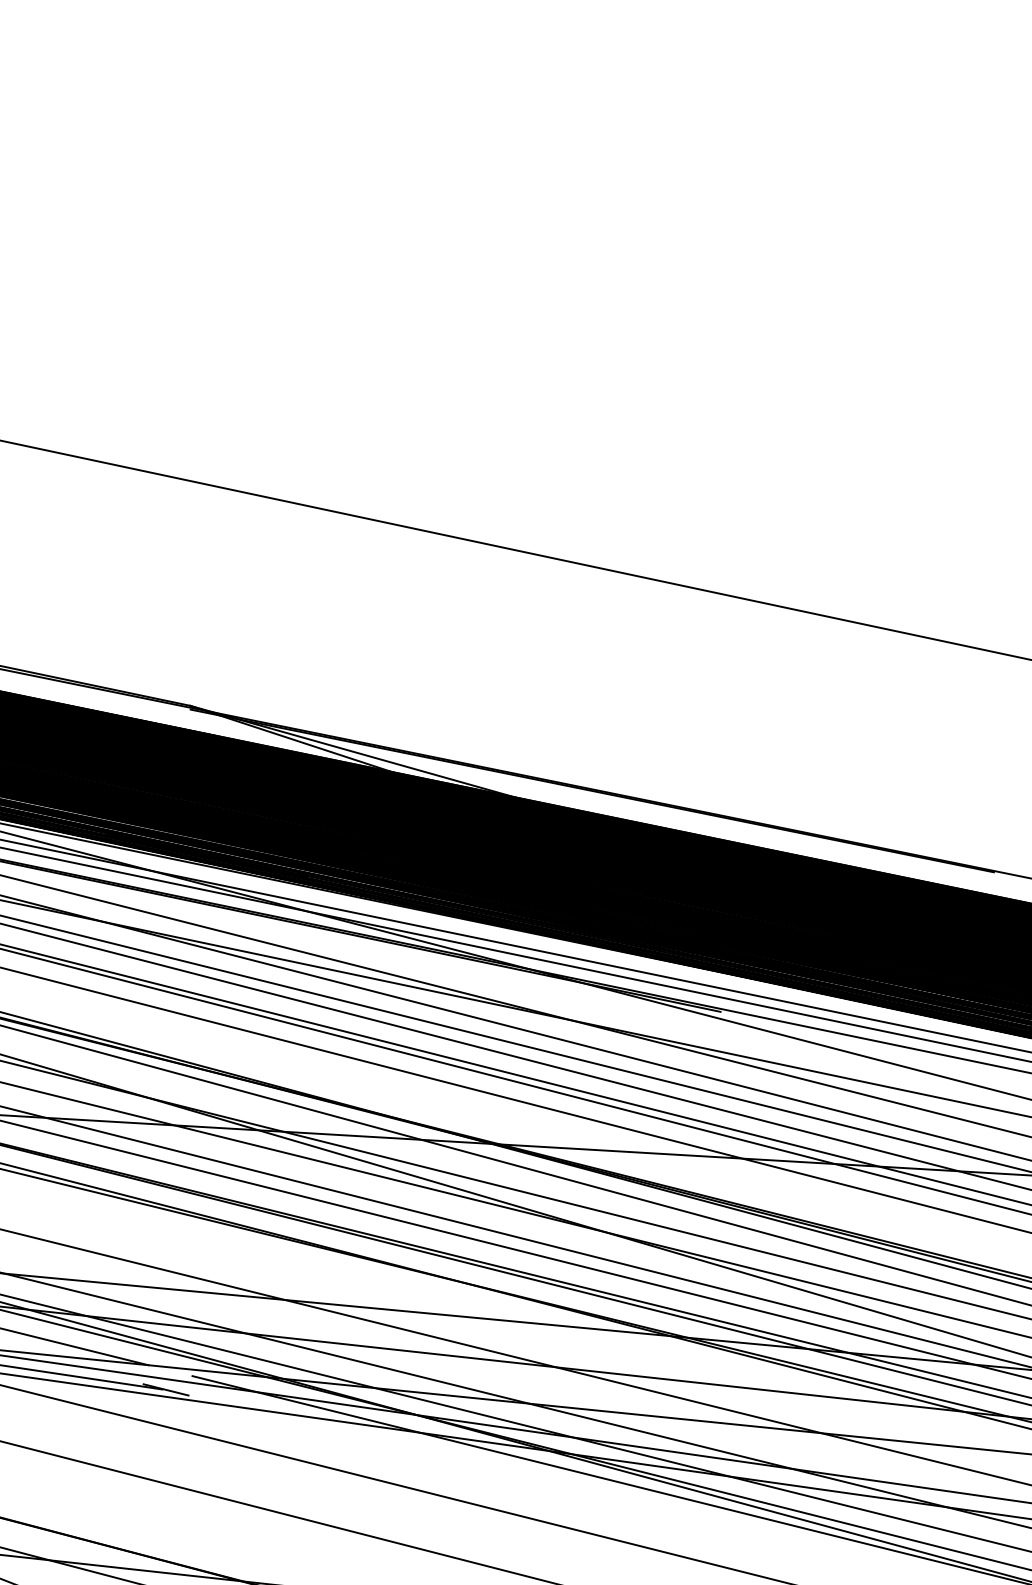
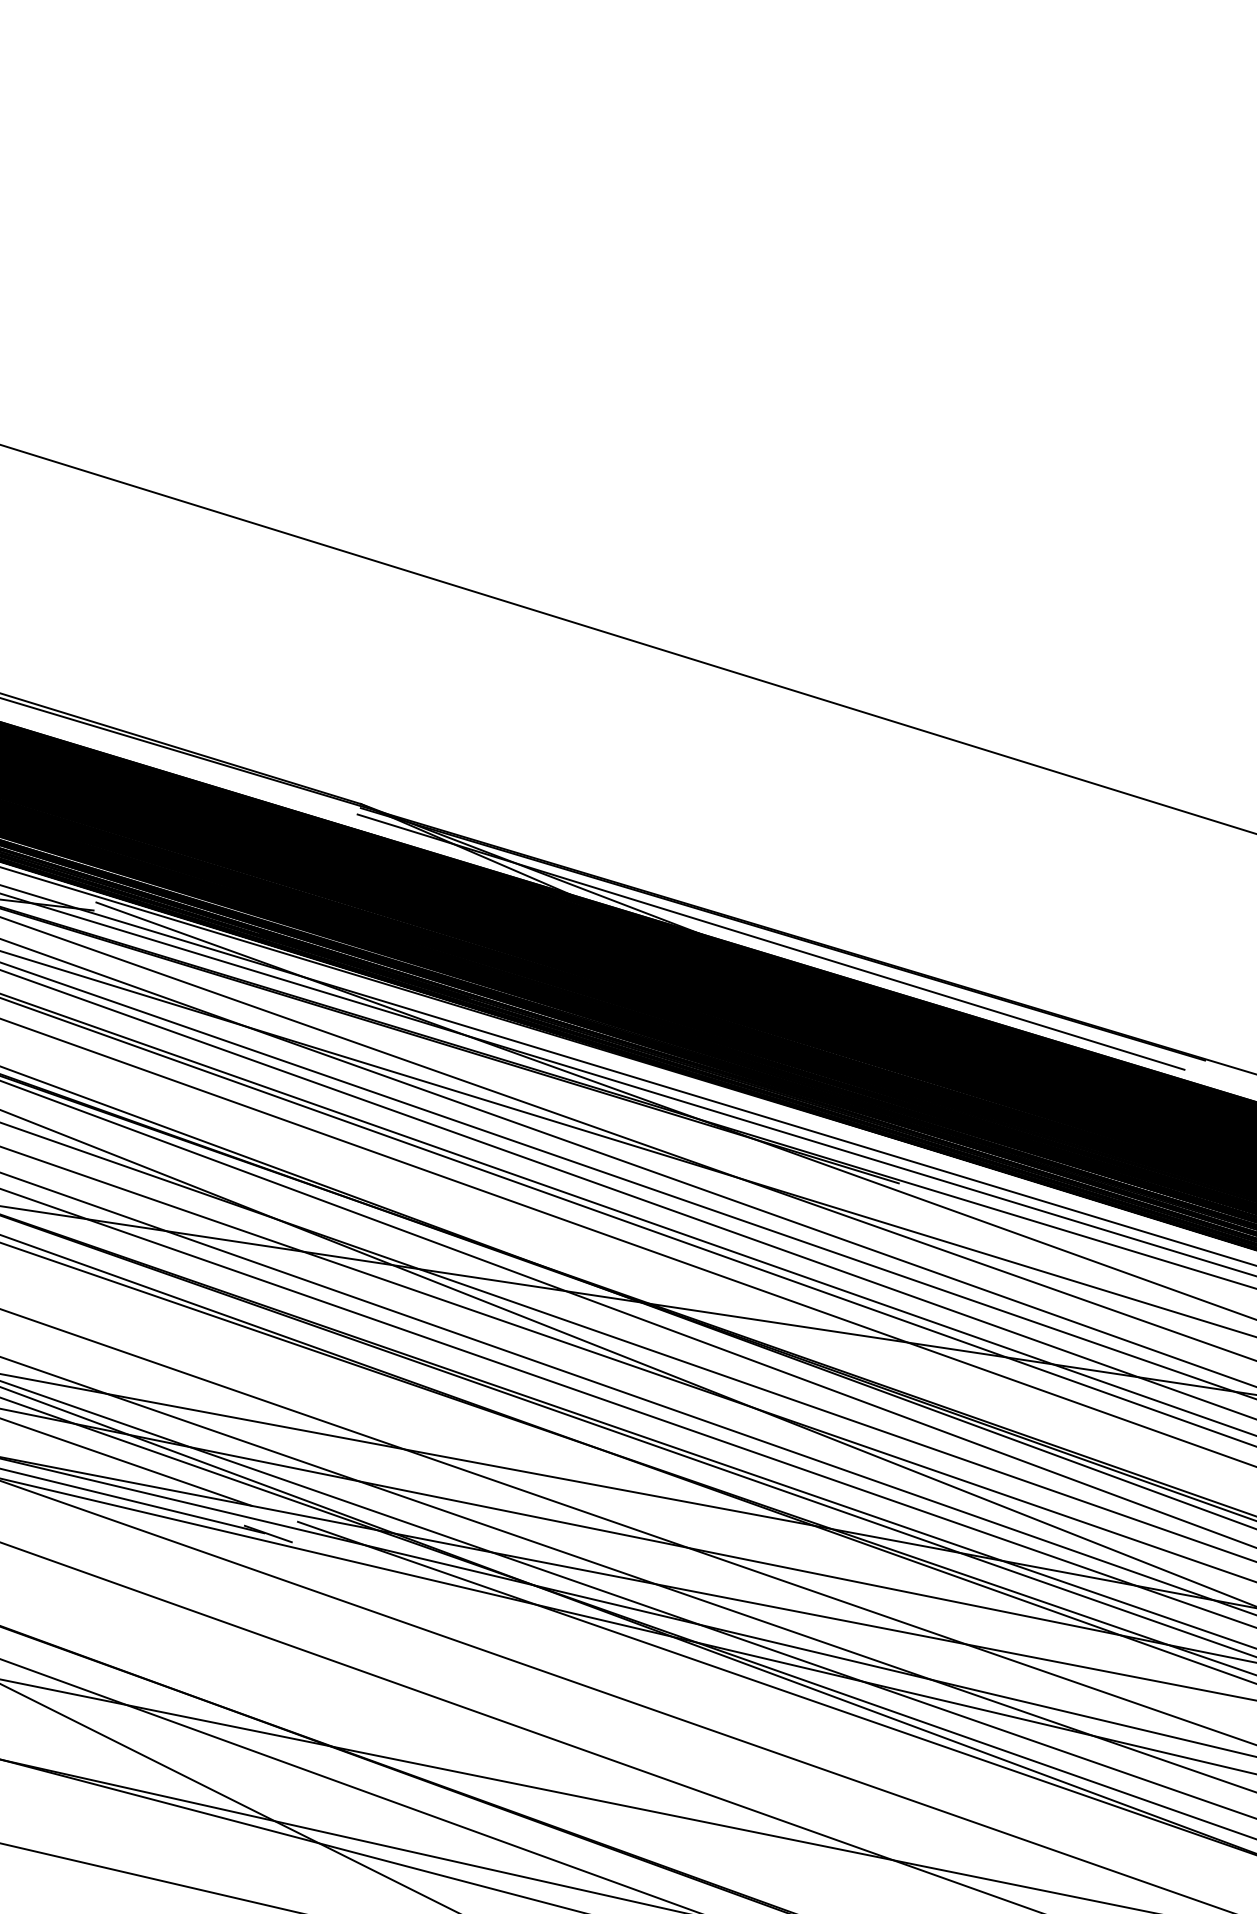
line: (581, 798) -> (770, 941), added

